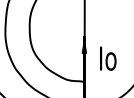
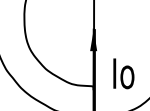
text: (108, 58) -> (124, 73), moved

